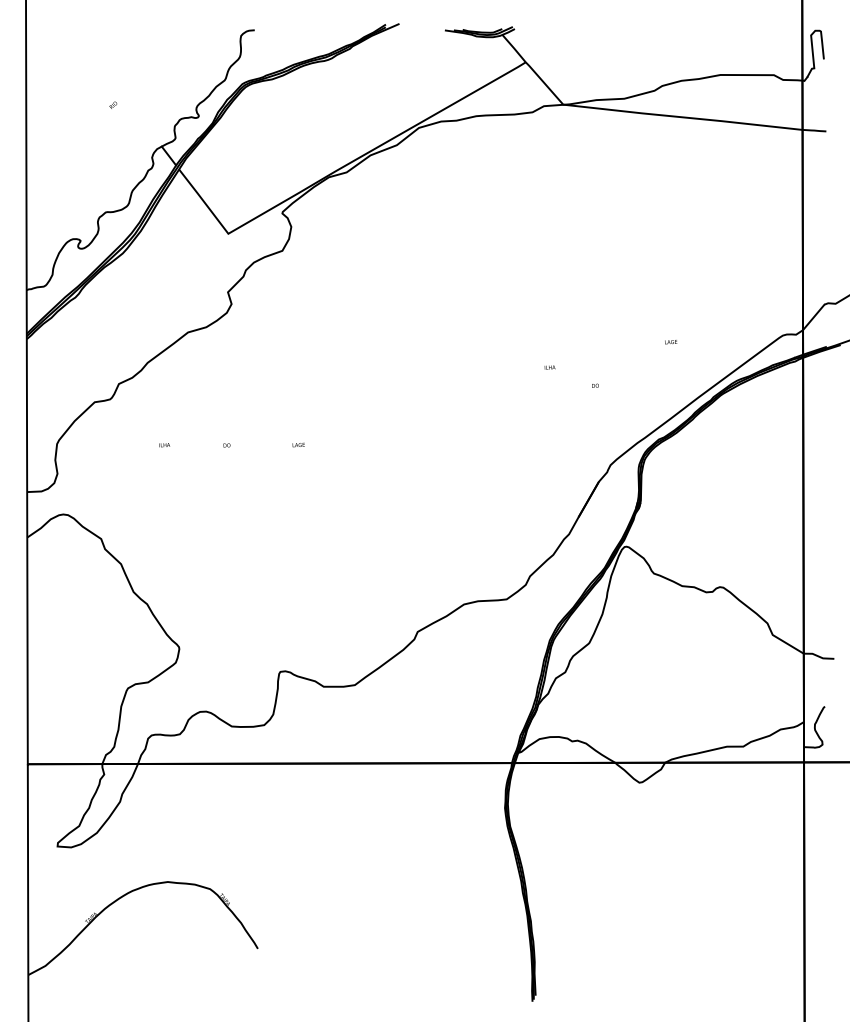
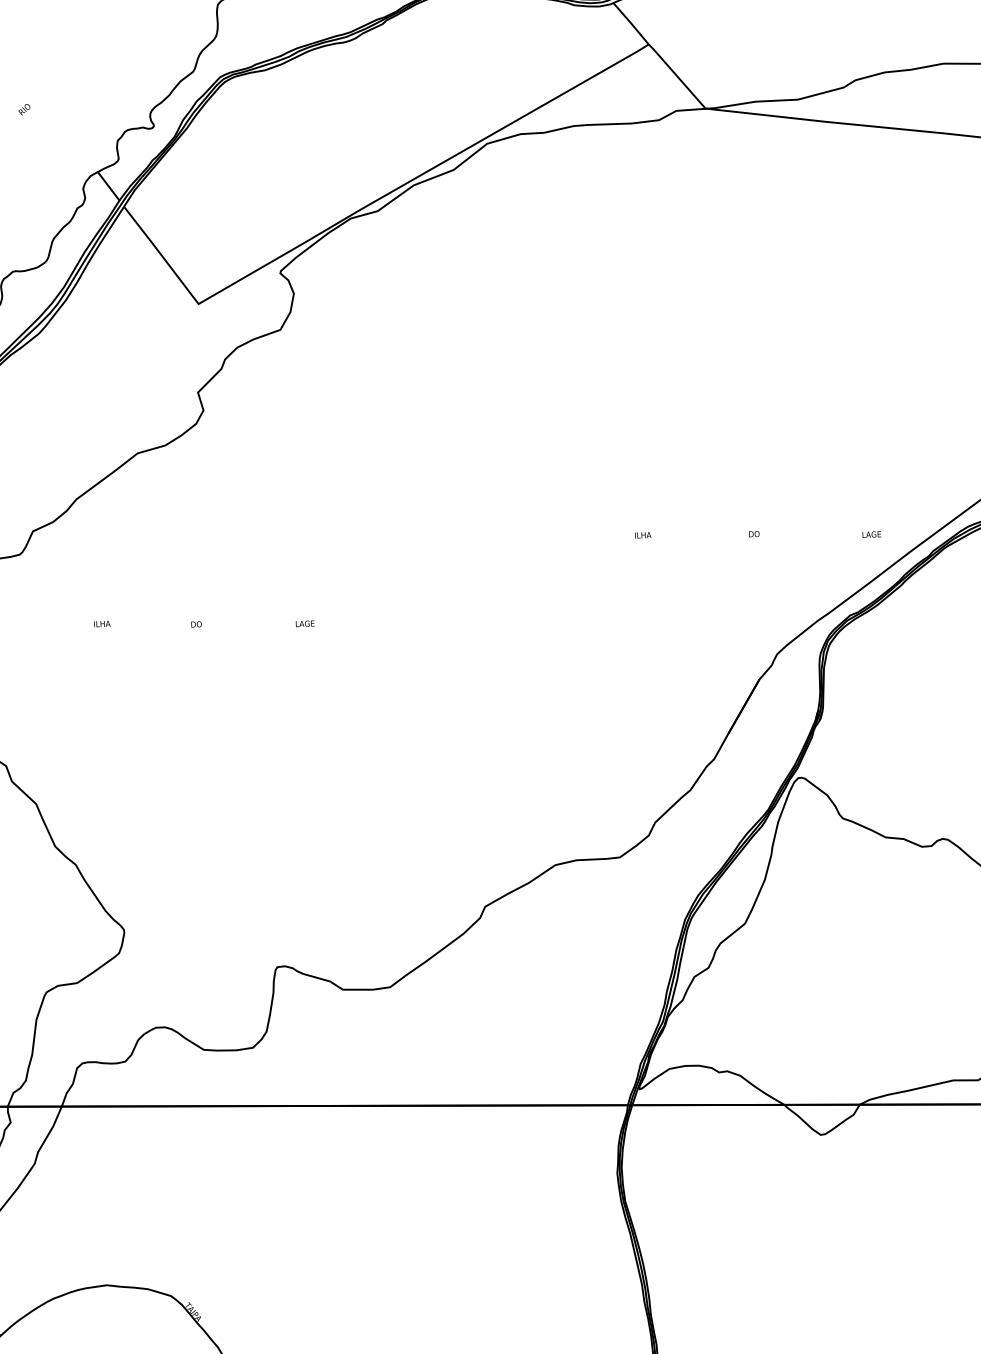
text: (671, 342) -> (872, 535), moved
text: (549, 367) -> (642, 535), moved

